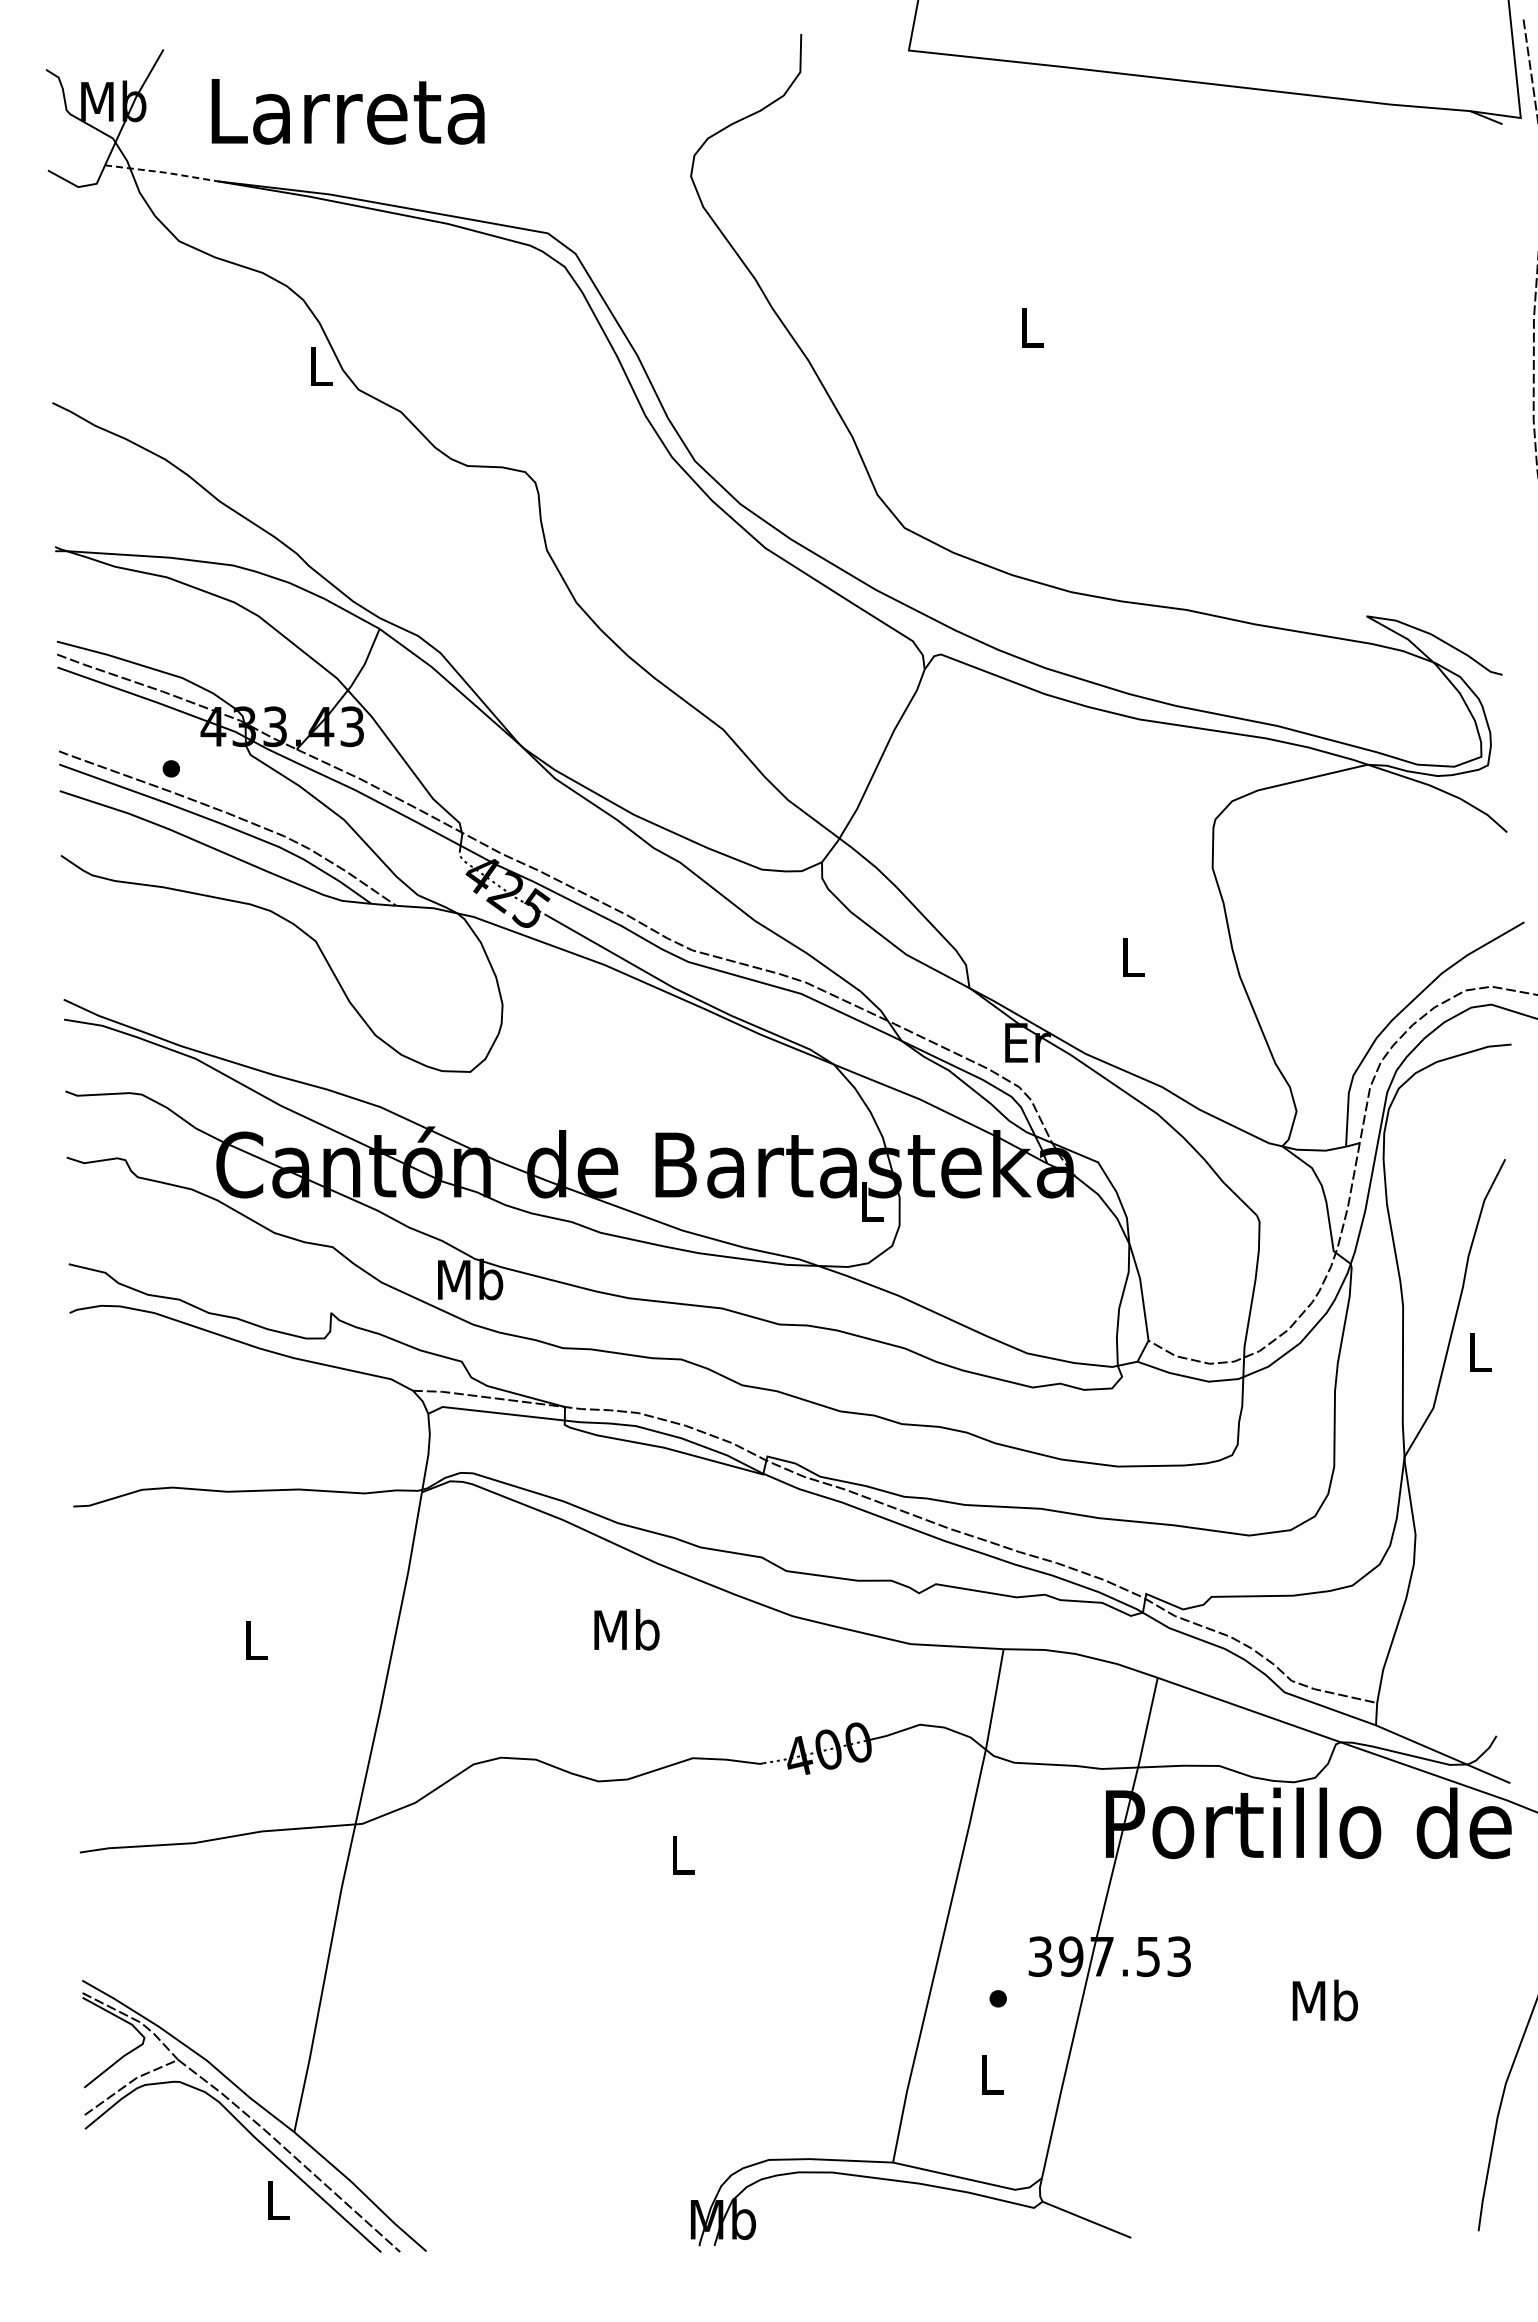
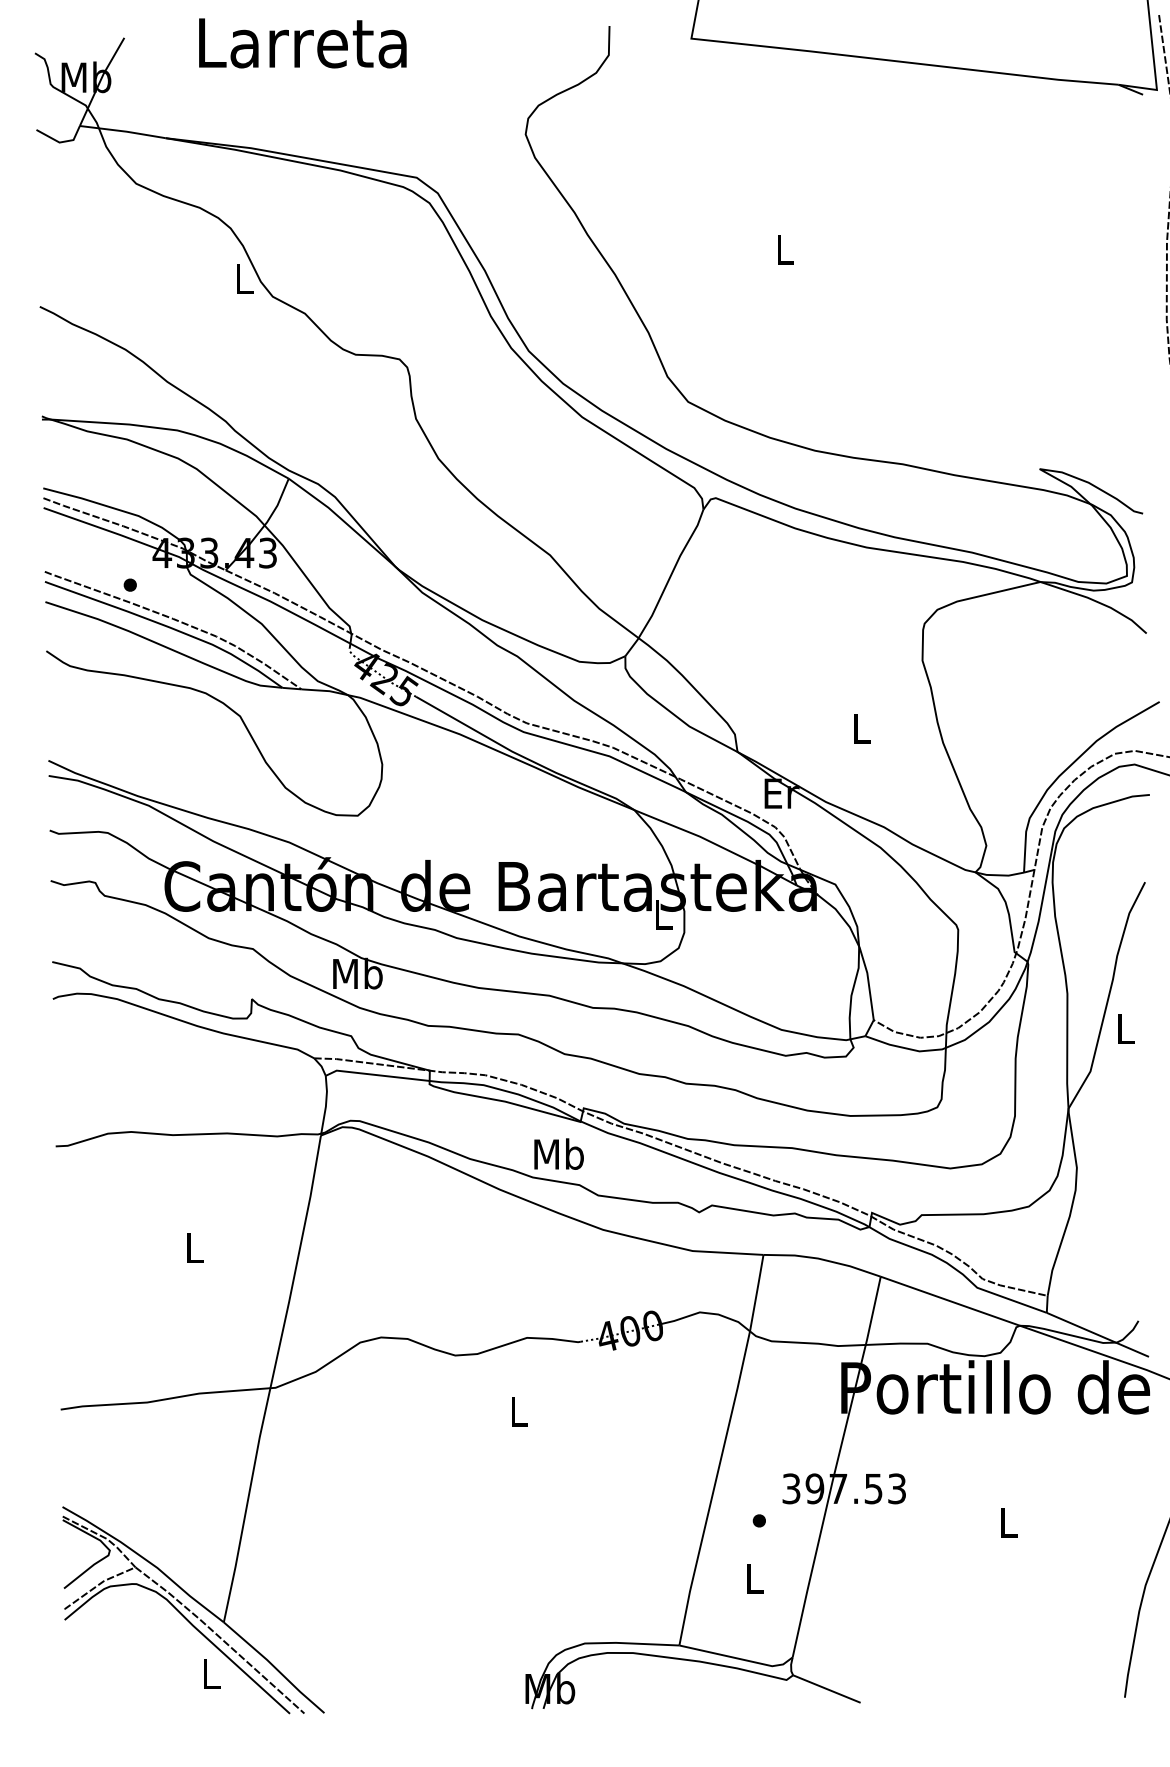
text: (347, 111) -> (302, 43), moved
line: (161, 172) -> (122, 131), dashed -> solid
text: (626, 1629) -> (558, 1153), moved
text: (1324, 2000) -> (1007, 1522), Mb -> L

